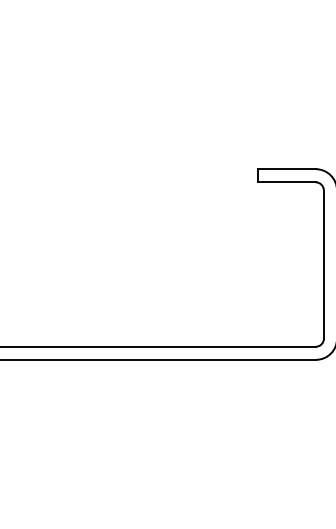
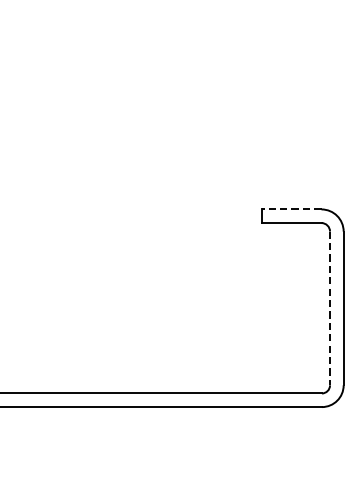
line: (286, 169) -> (291, 209), solid -> dashed
line: (323, 265) -> (329, 309), solid -> dashed

